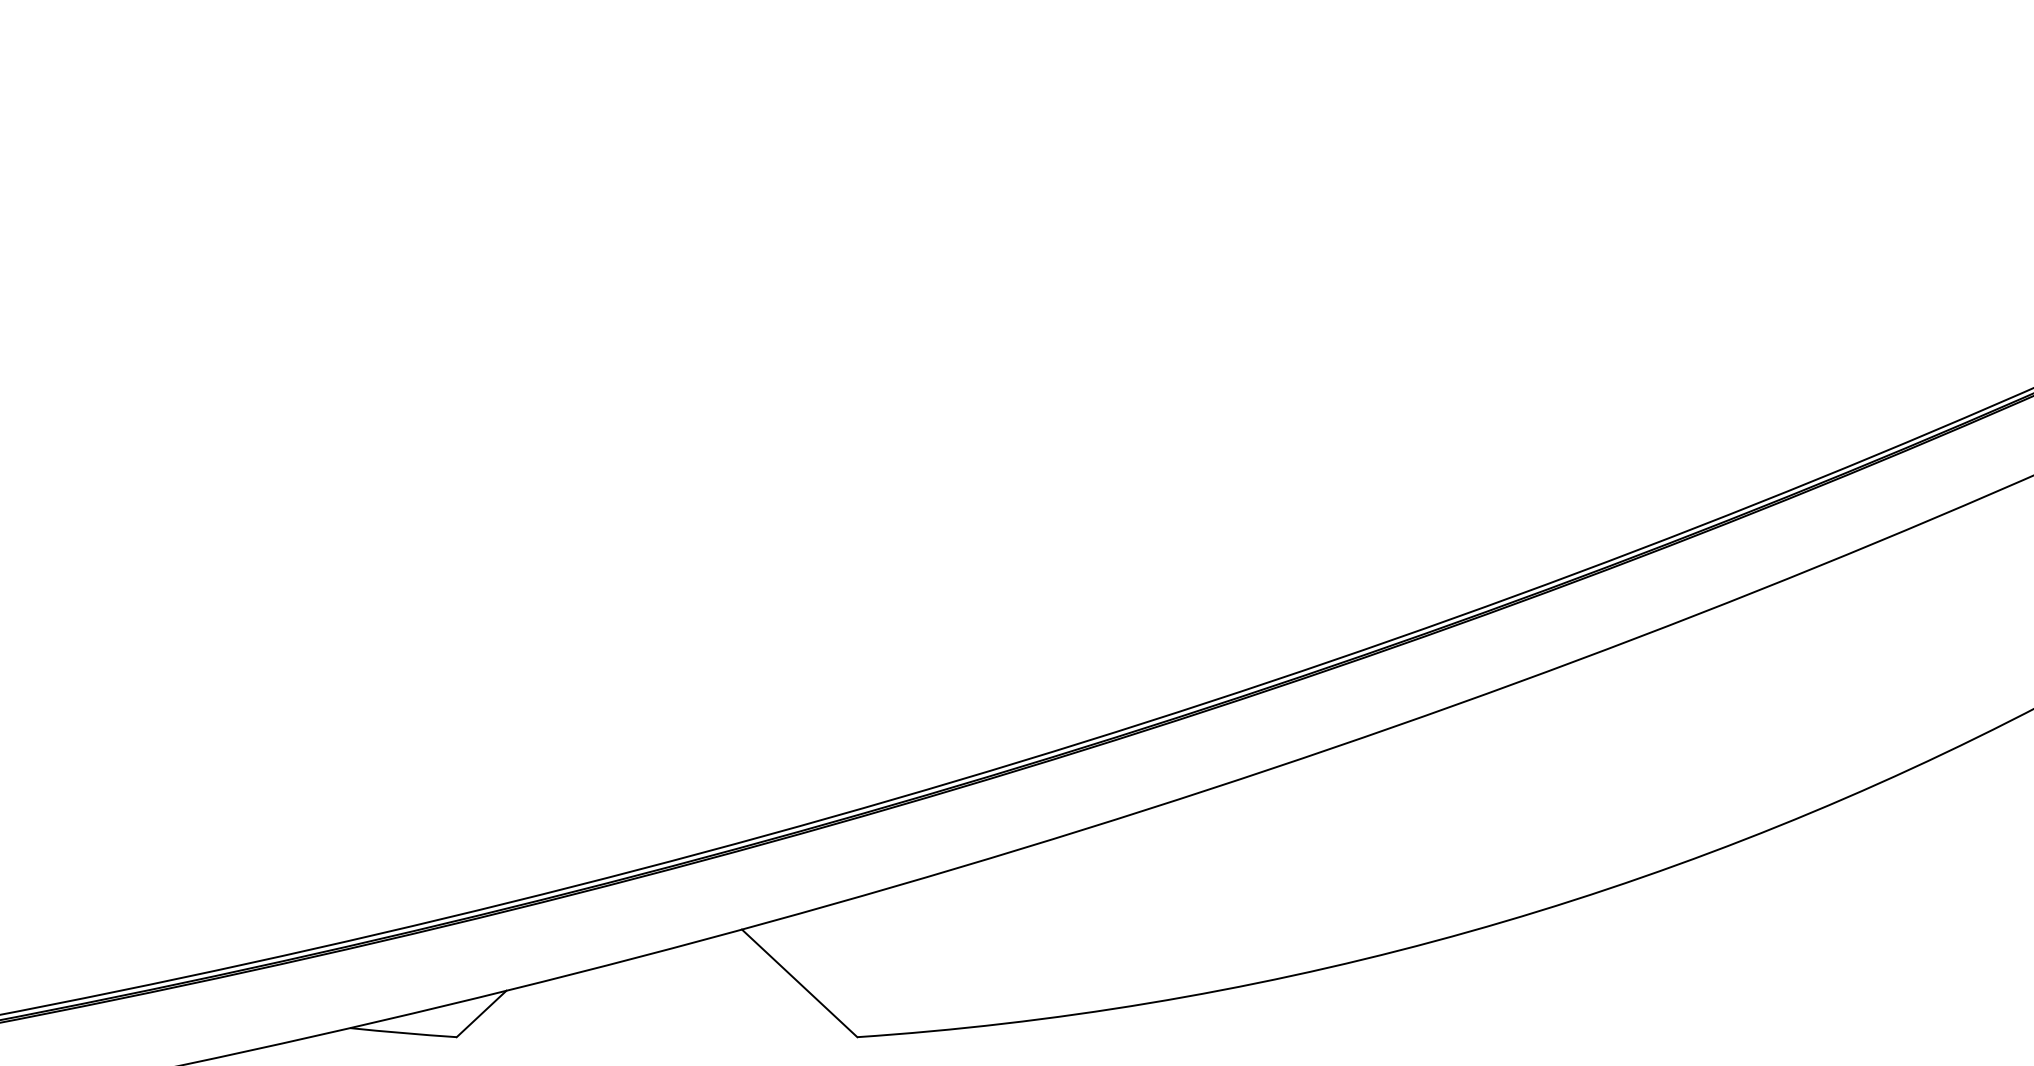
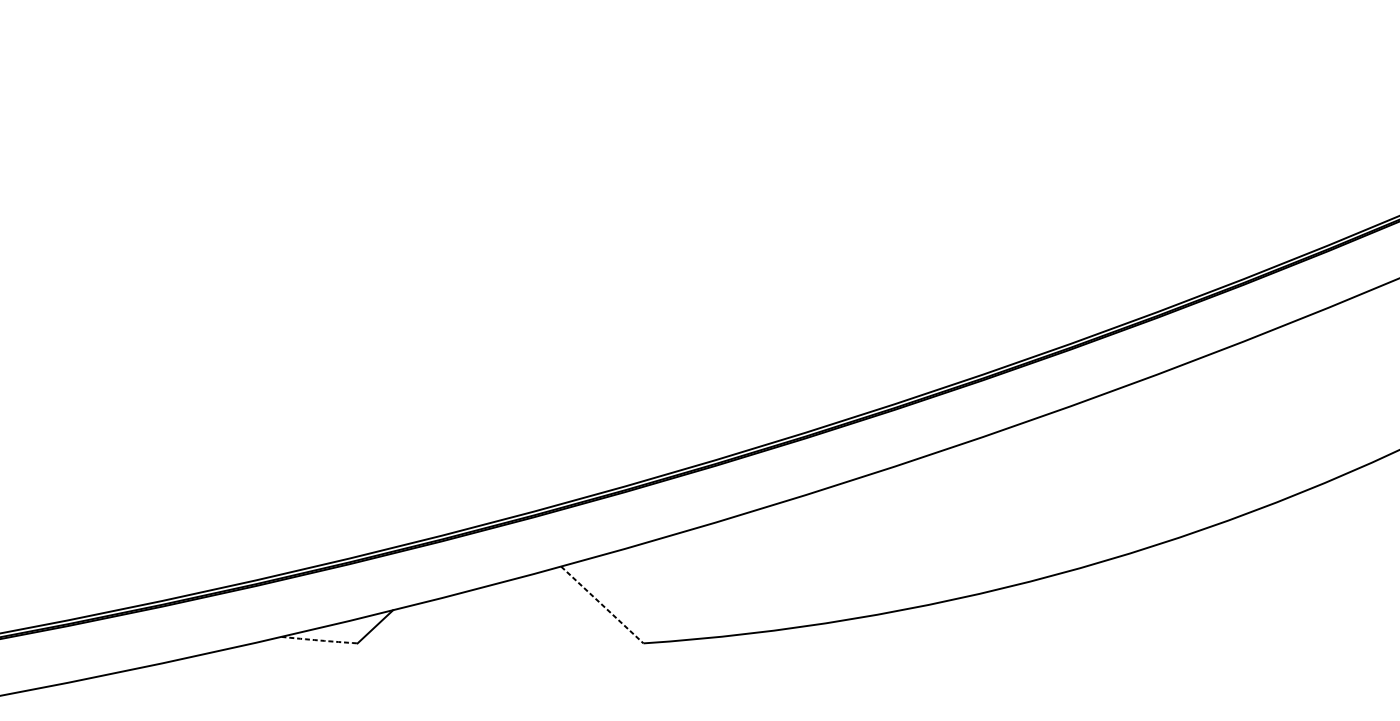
line: (799, 983) -> (602, 605), solid -> dashed
arc: (403, 1033) -> (319, 640), solid -> dashed

